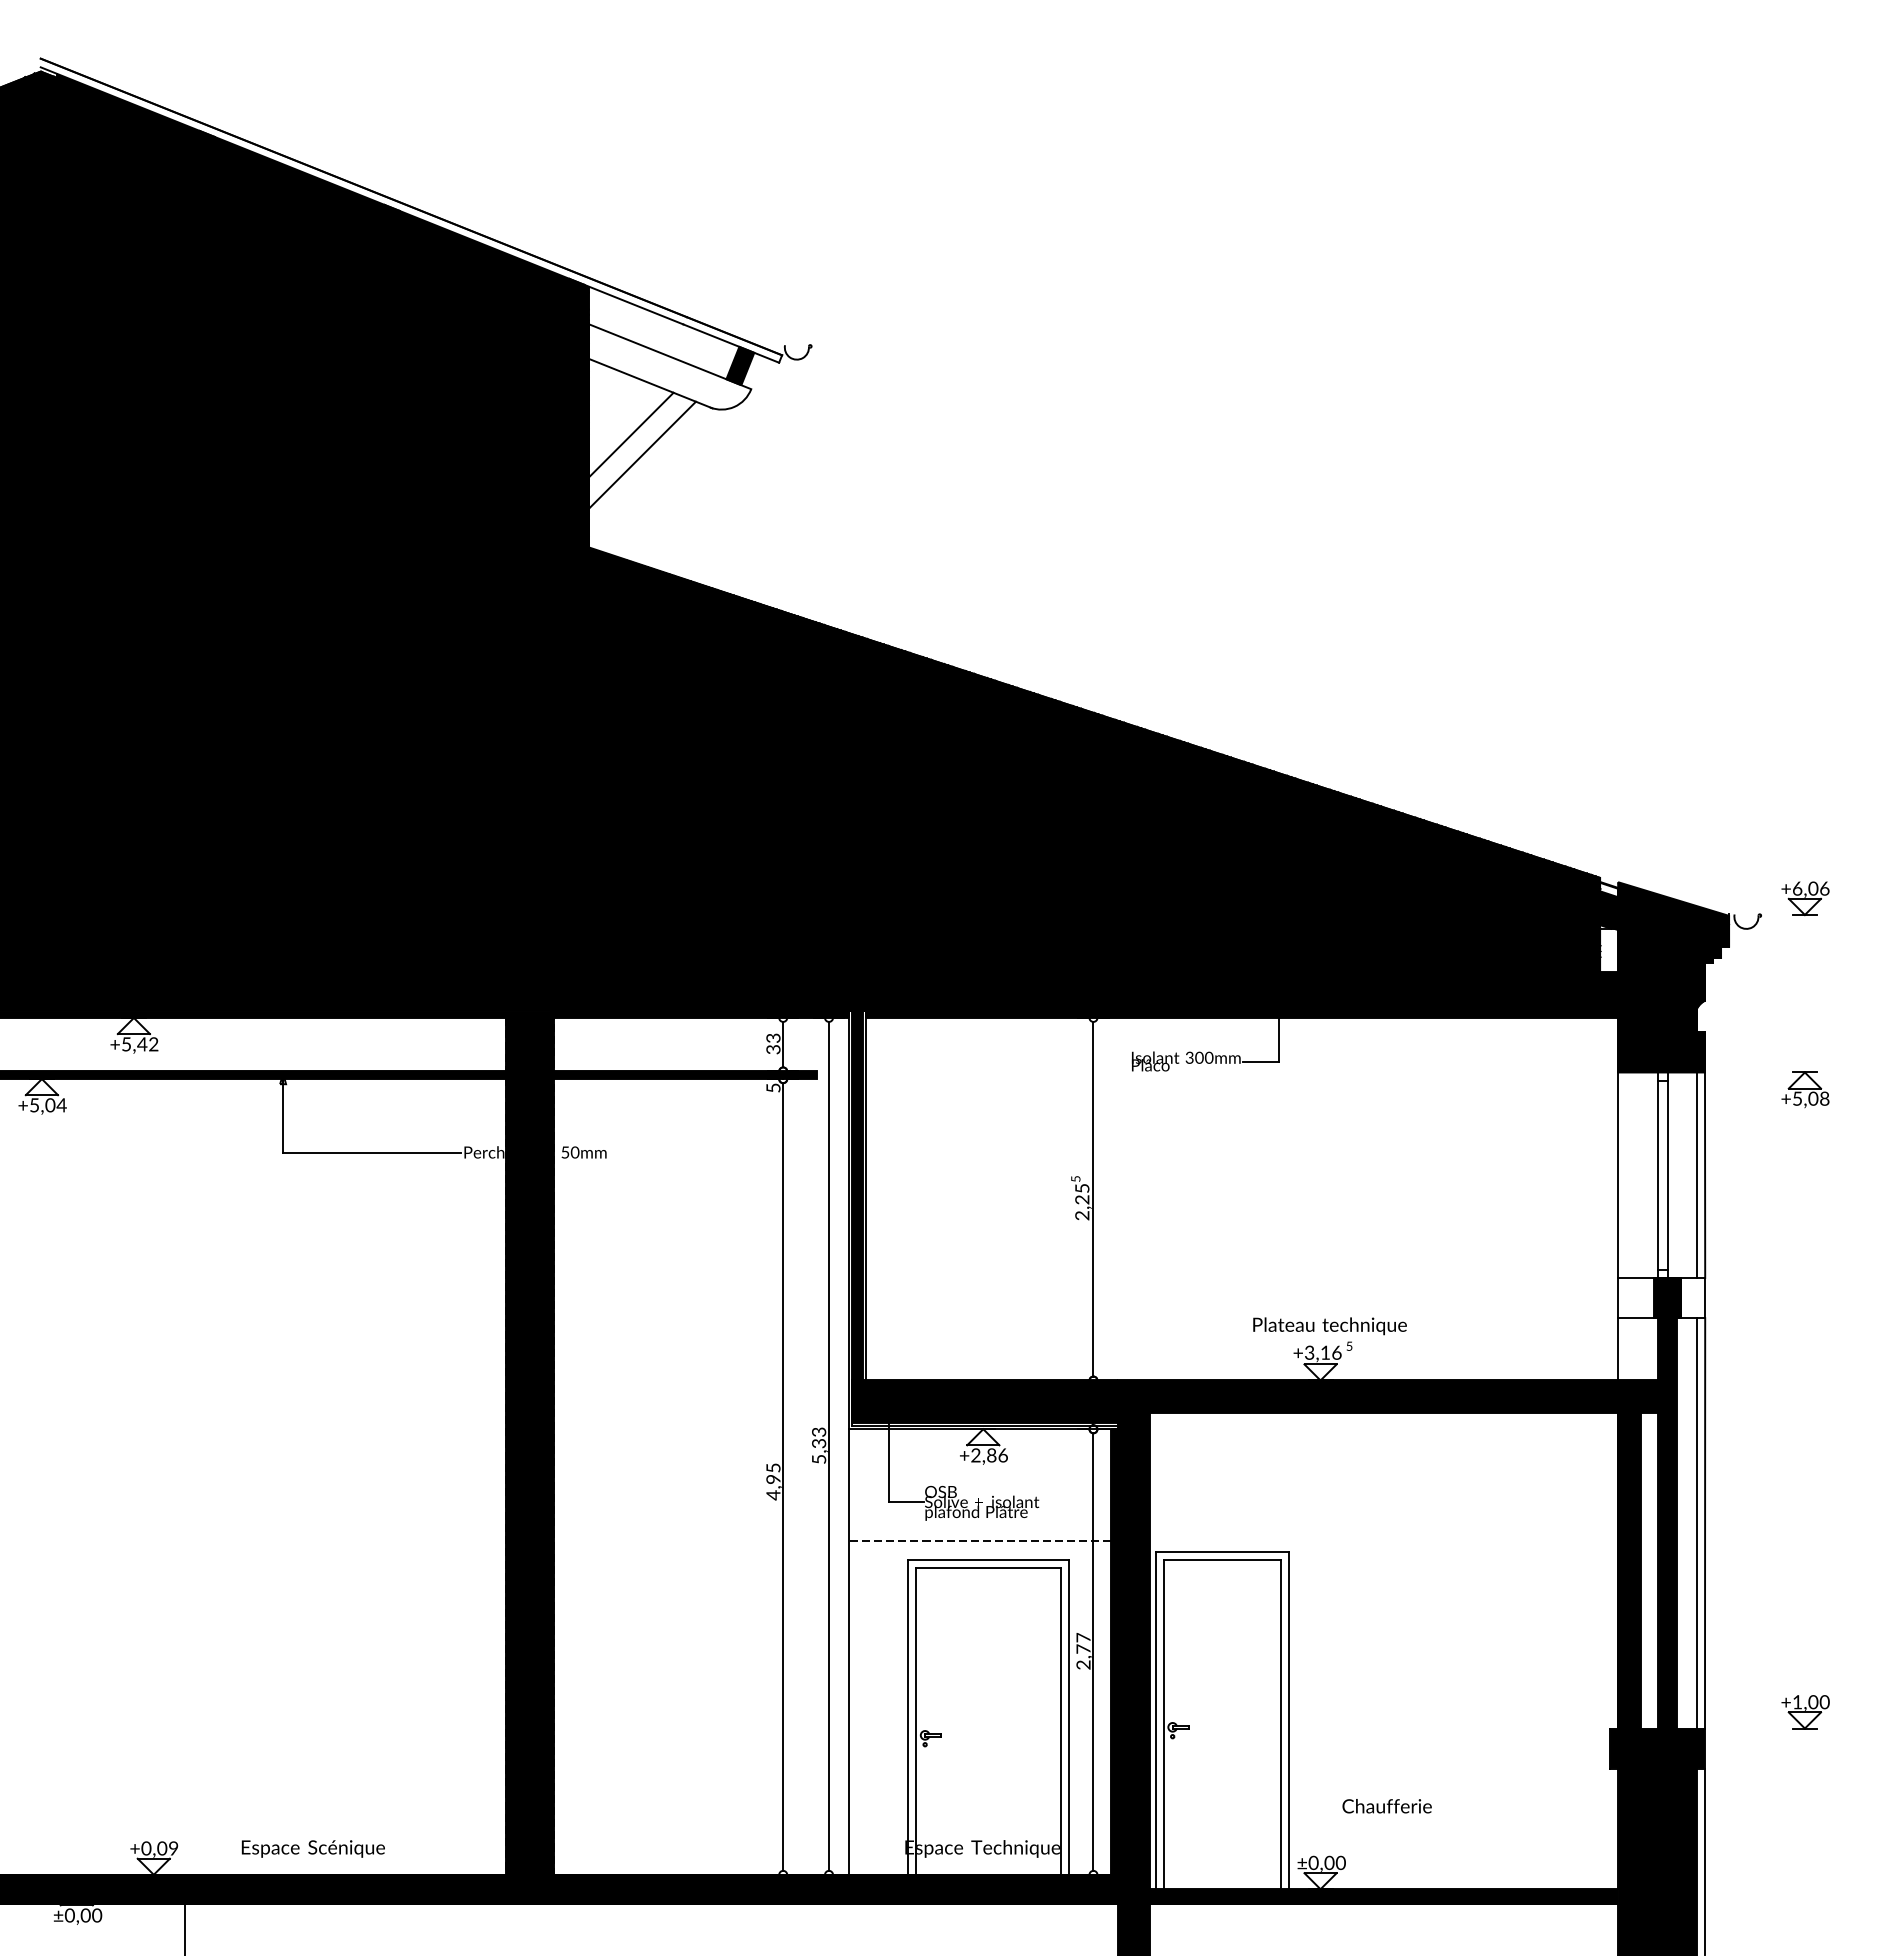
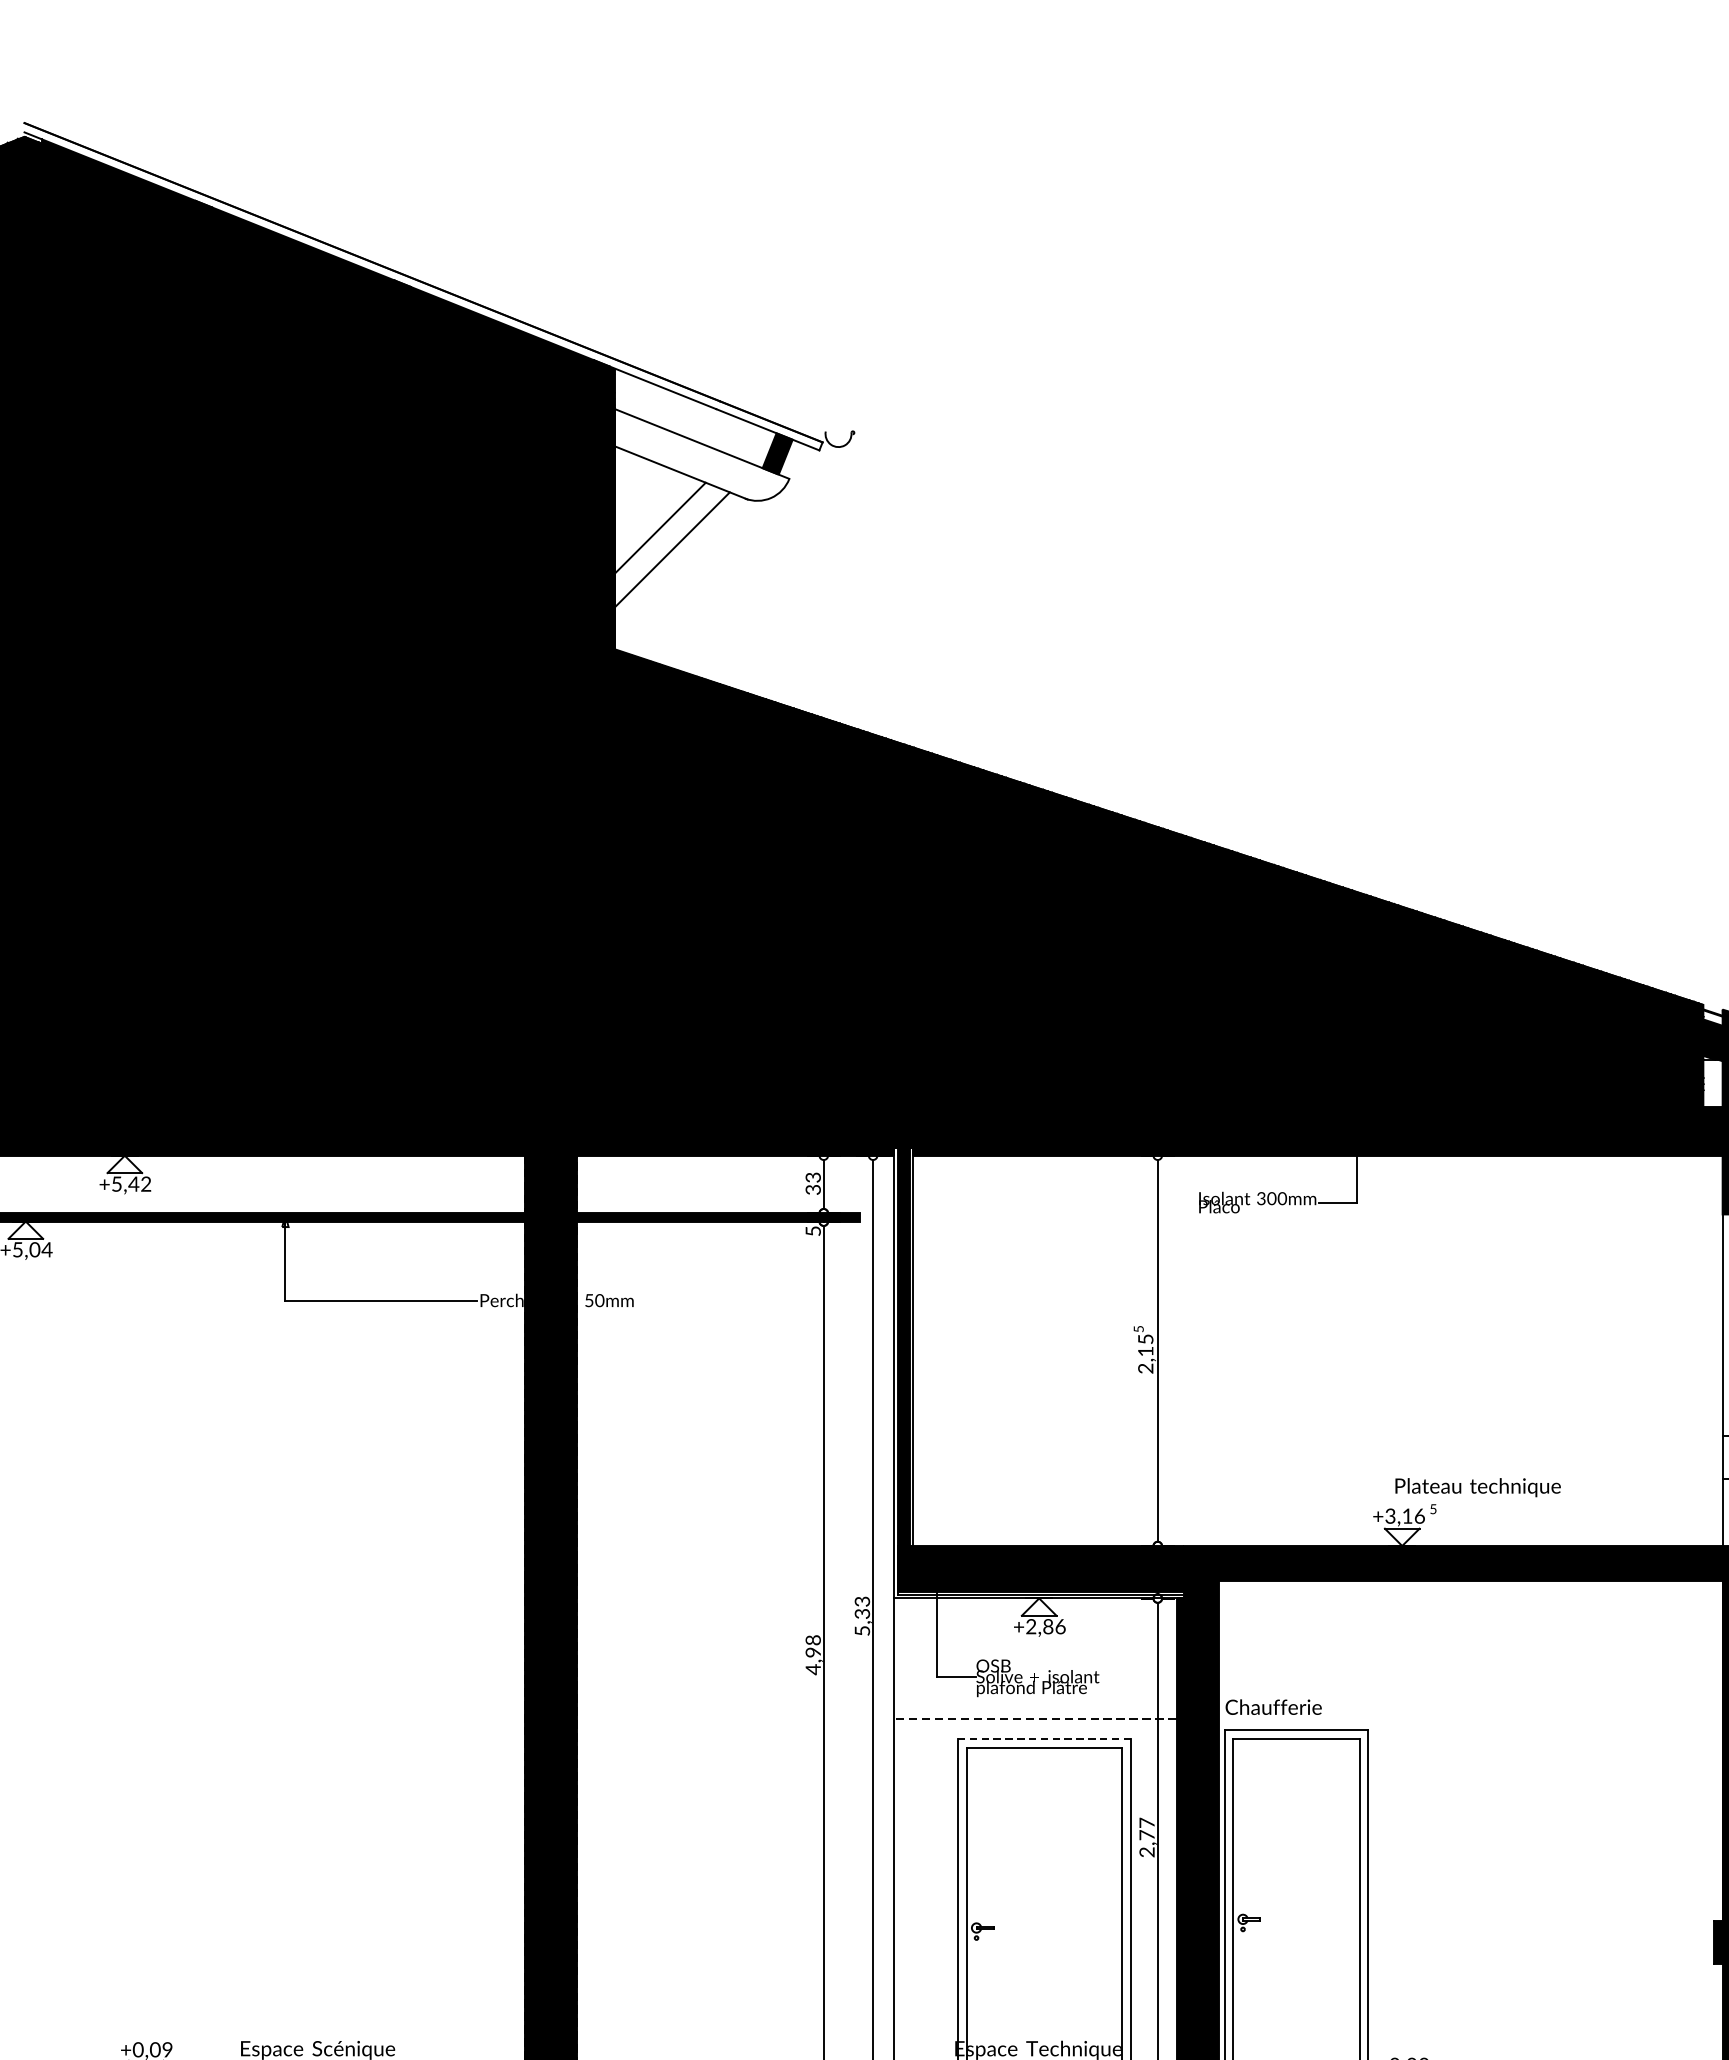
text: (1082, 1199) -> (1145, 1351), 2,25 -> 2,15
text: (1329, 1326) -> (1477, 1487), moved
text: (773, 1467) -> (813, 1639), 4,95 -> 4,98
line: (987, 1559) -> (1043, 1738), solid -> dashed
text: (1386, 1806) -> (1272, 1707), moved

